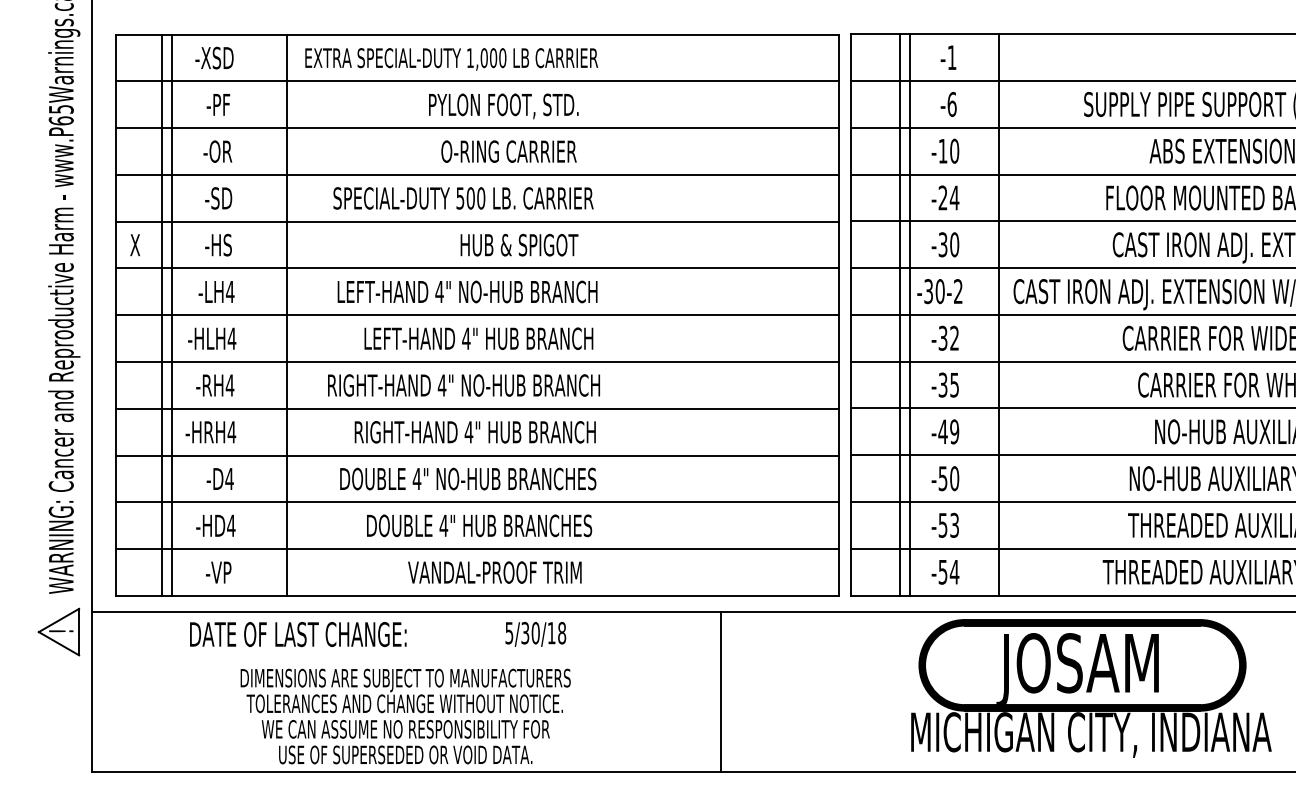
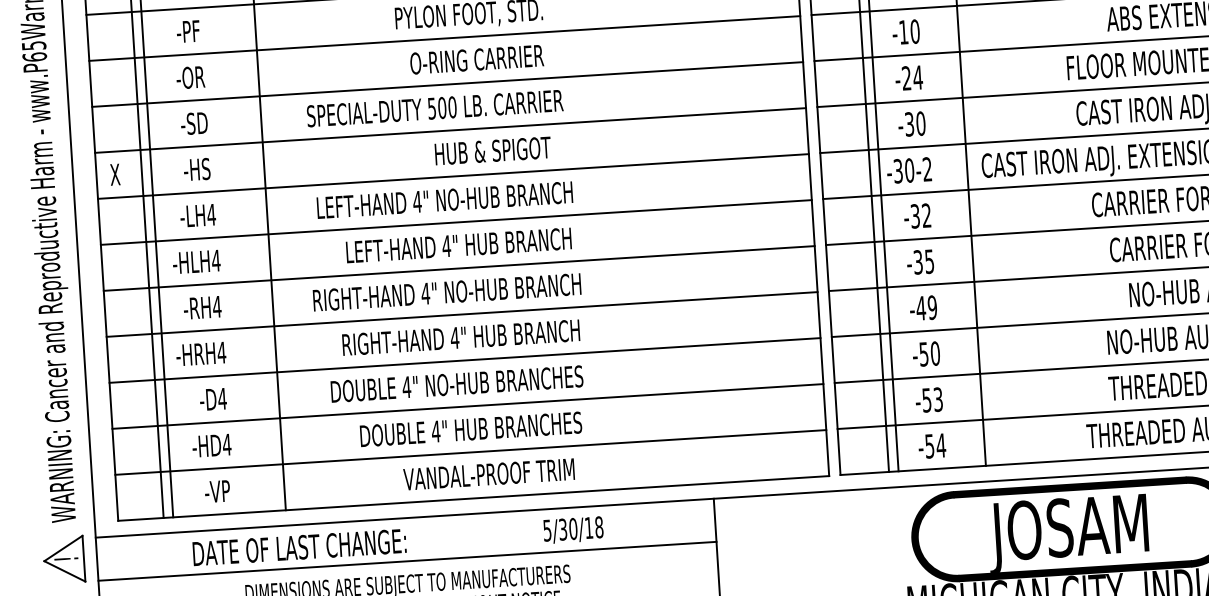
text: (535, 634) -> (573, 530), moved
line: (406, 655) -> (407, 561), added

